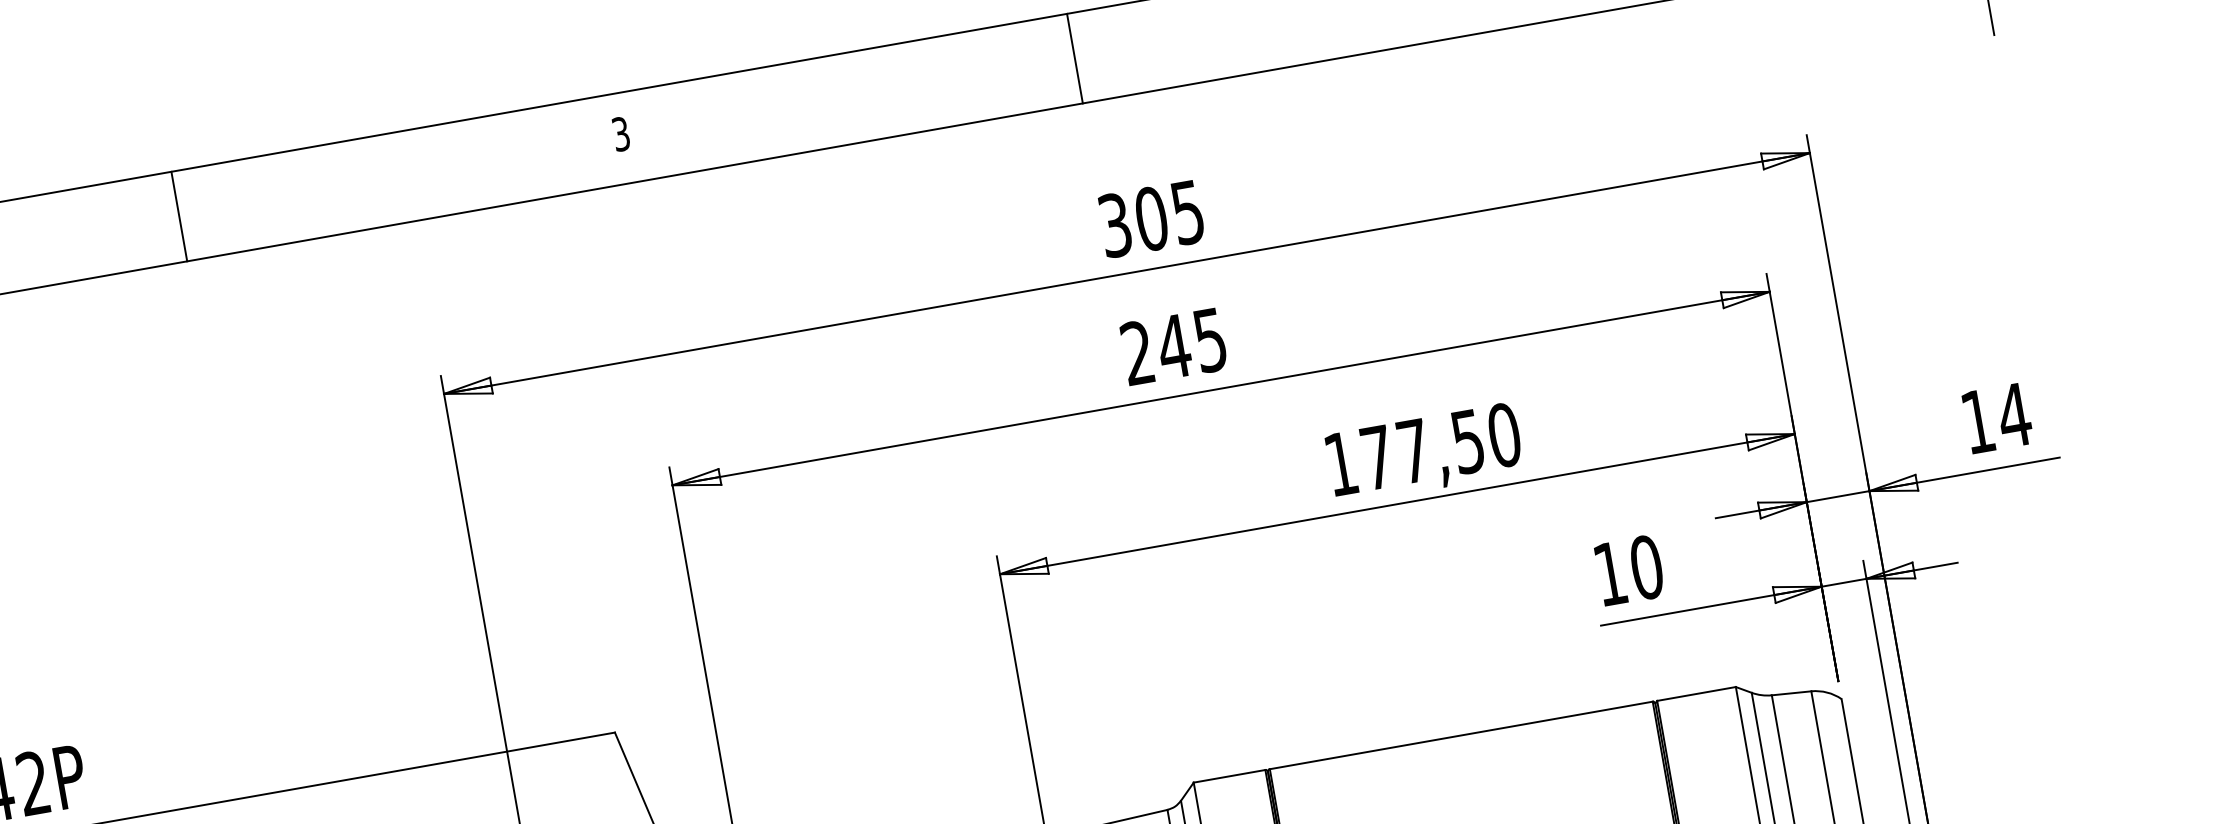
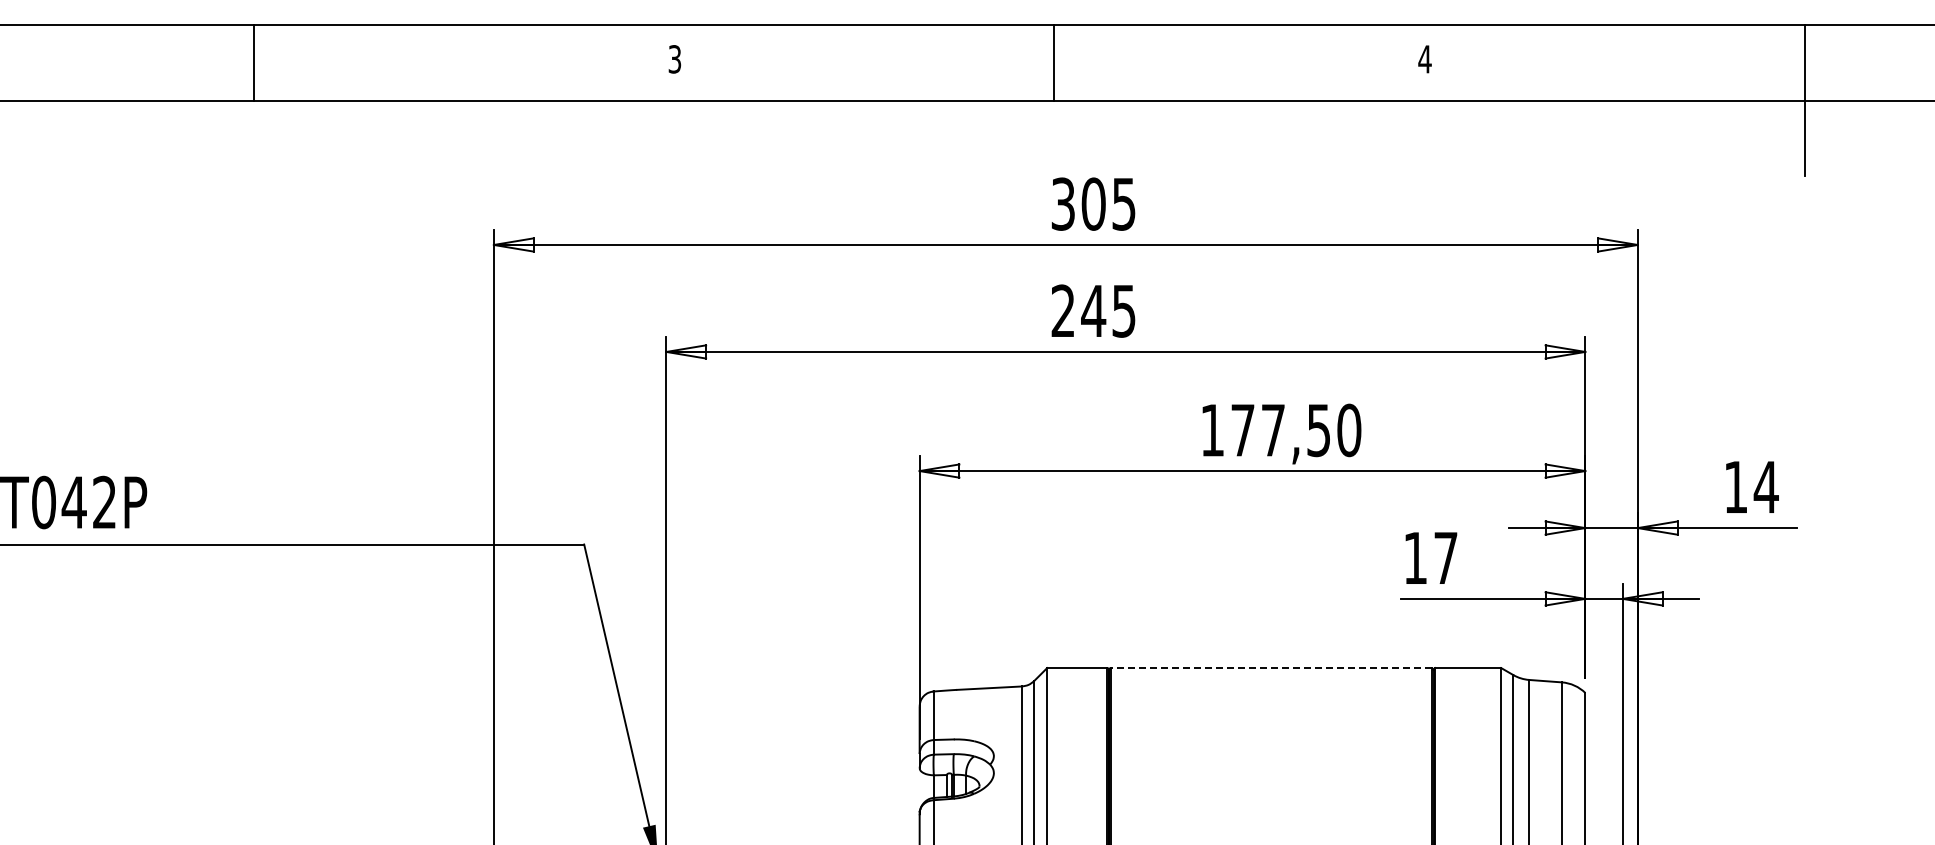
line: (179, 215) -> (254, 62), moved
text: (1647, 566) -> (1446, 557), 10 -> 17
line: (1460, 736) -> (1270, 668), solid -> dashed

